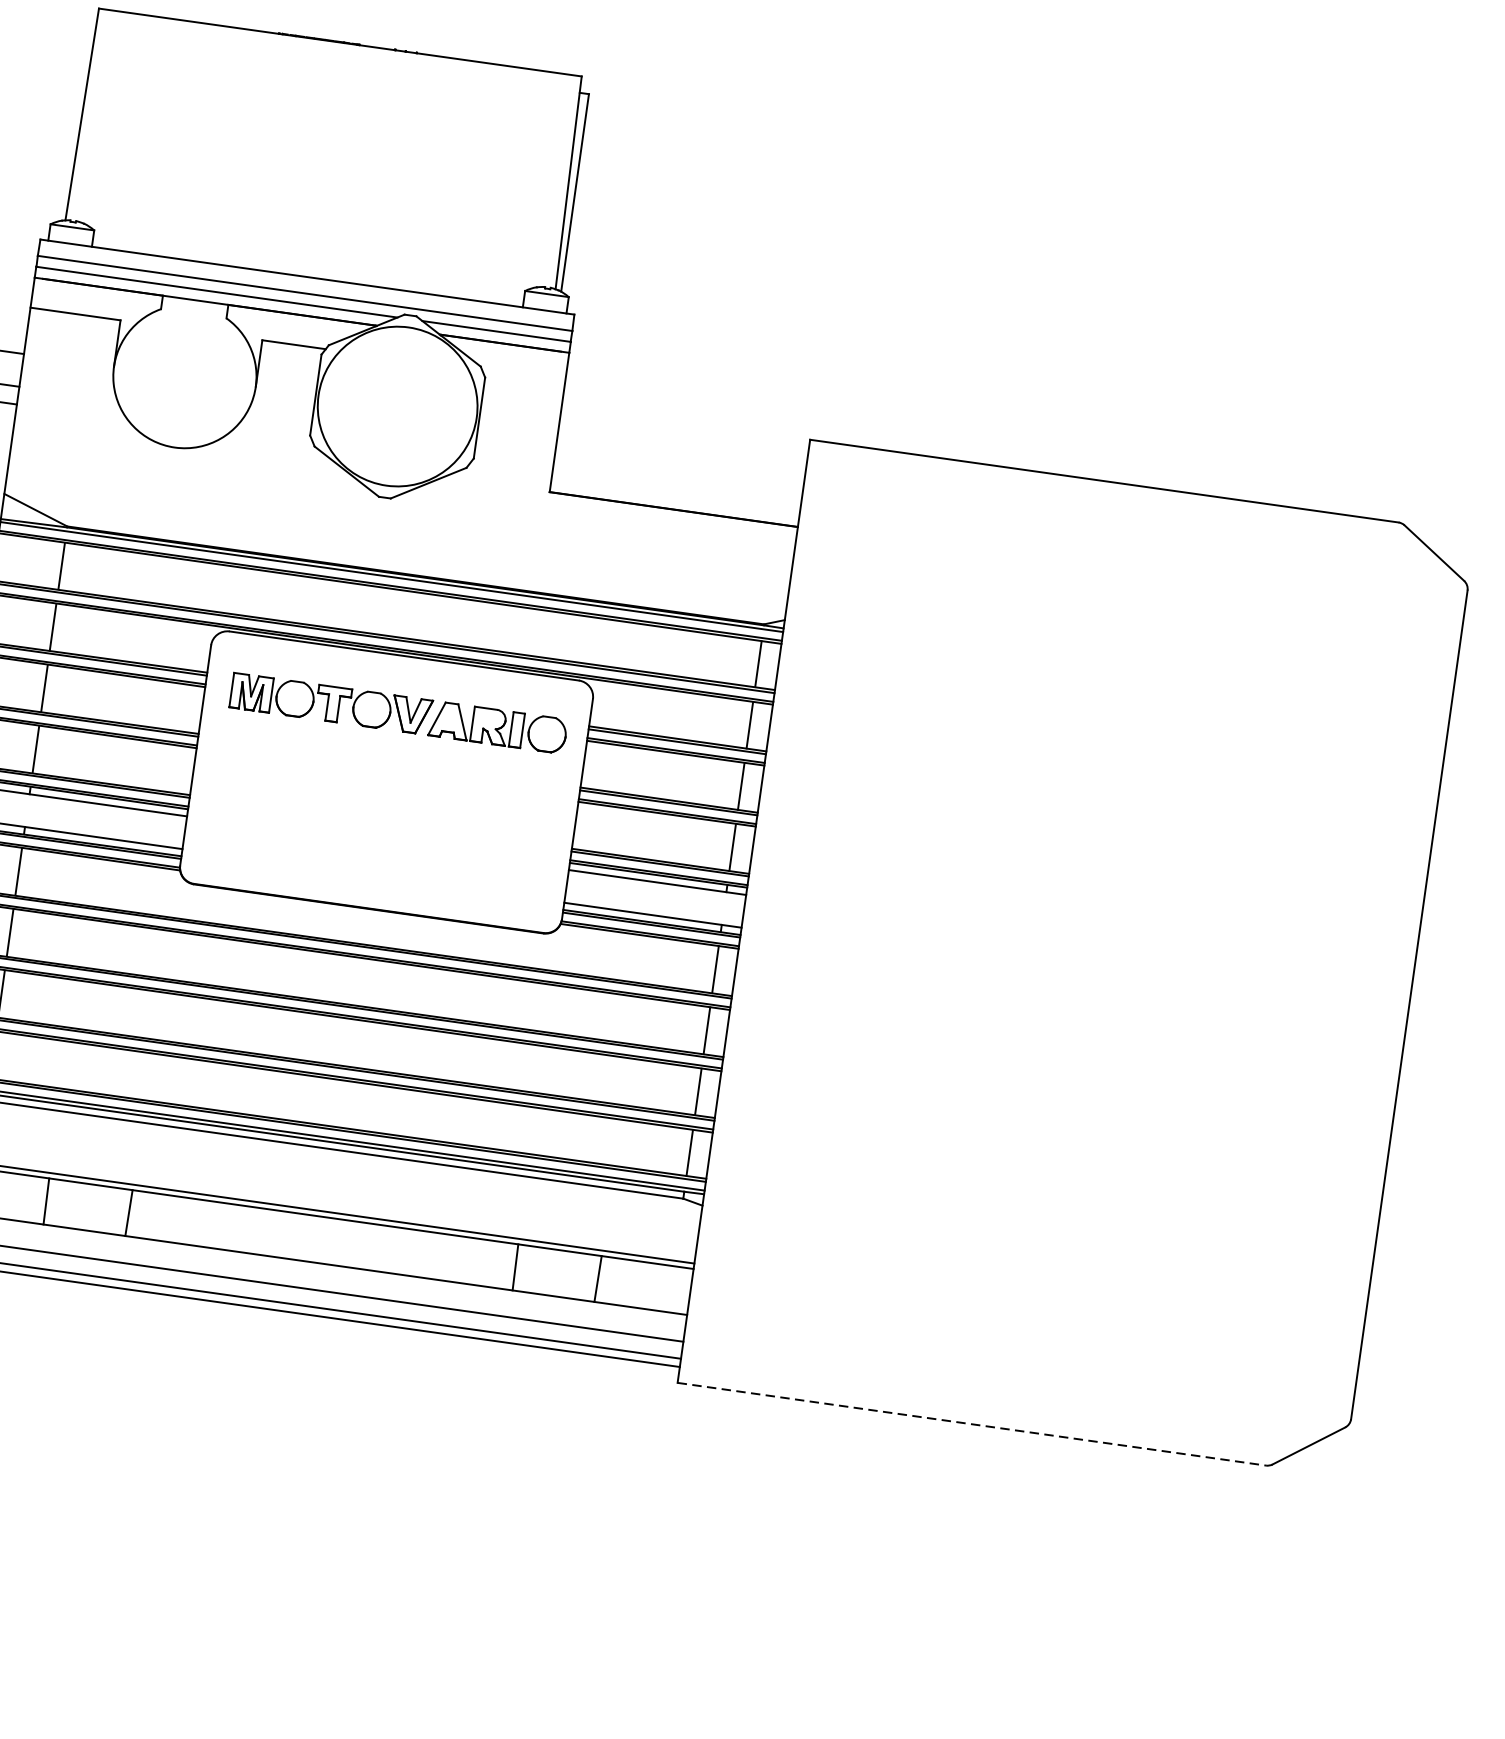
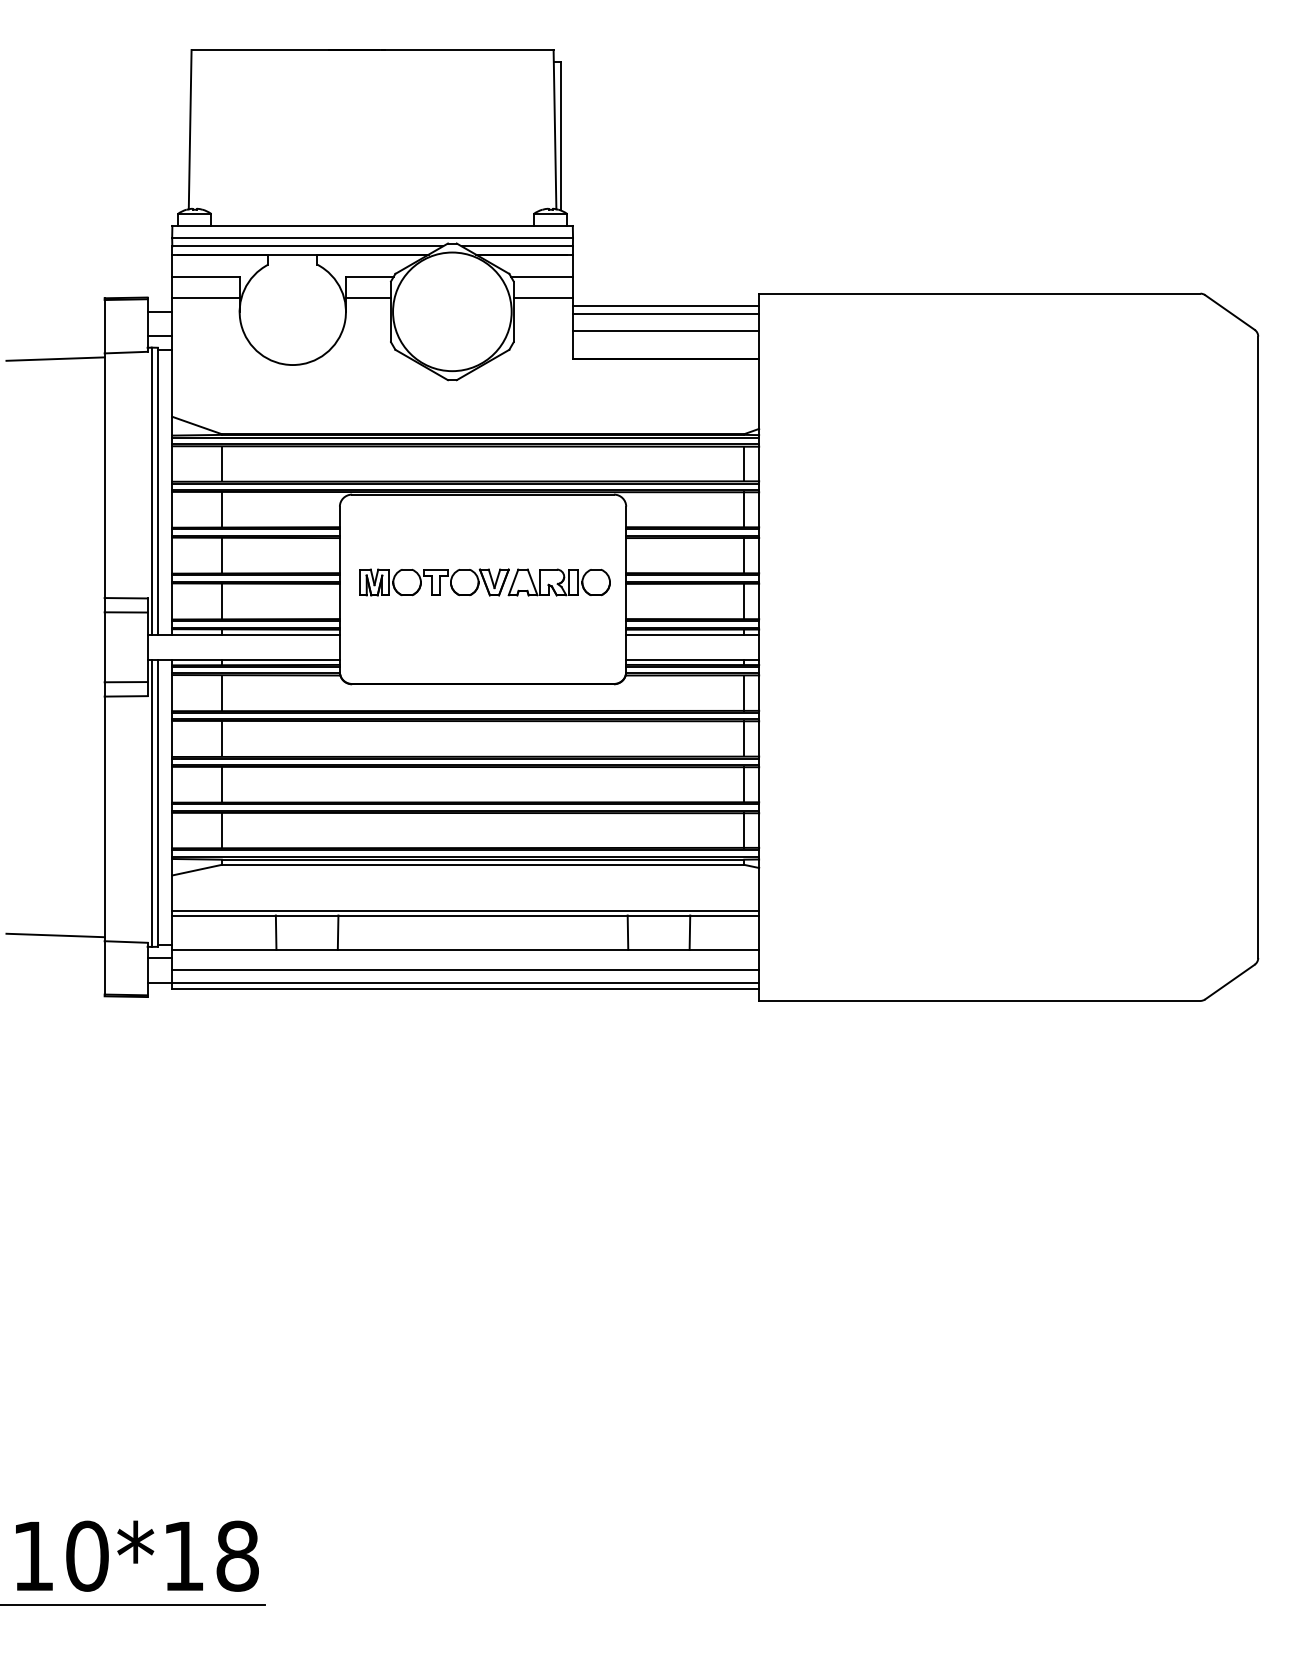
line: (71, 342) -> (205, 298), added
line: (288, 373) -> (368, 298), added
line: (524, 377) -> (542, 277), added
line: (521, 405) -> (543, 298), added
line: (684, 438) -> (666, 305), added
line: (682, 448) -> (666, 313), added
line: (679, 472) -> (666, 331), added
part: (398, 713) -> (484, 582), moved
line: (971, 1423) -> (979, 1000), dashed -> solid

